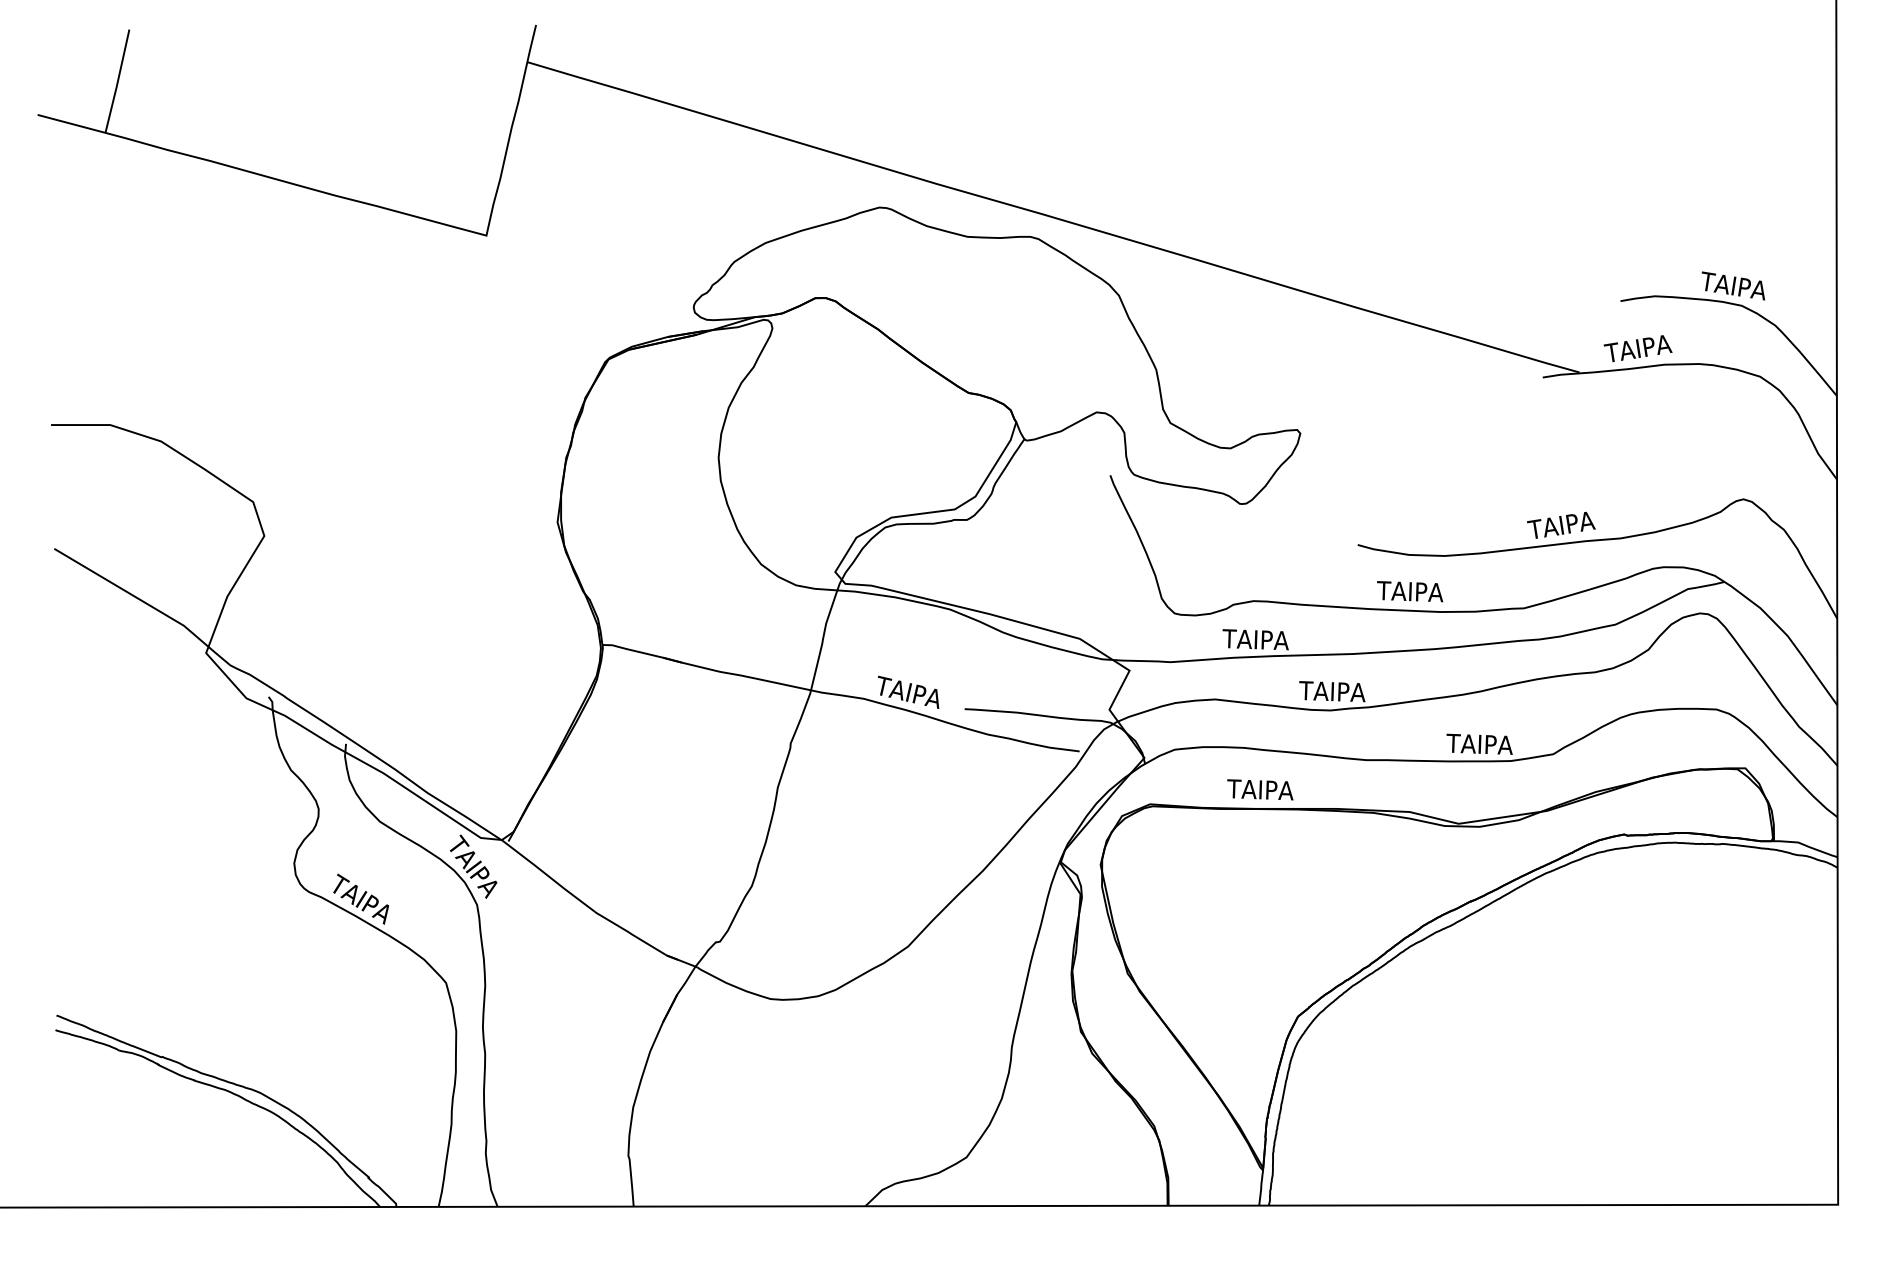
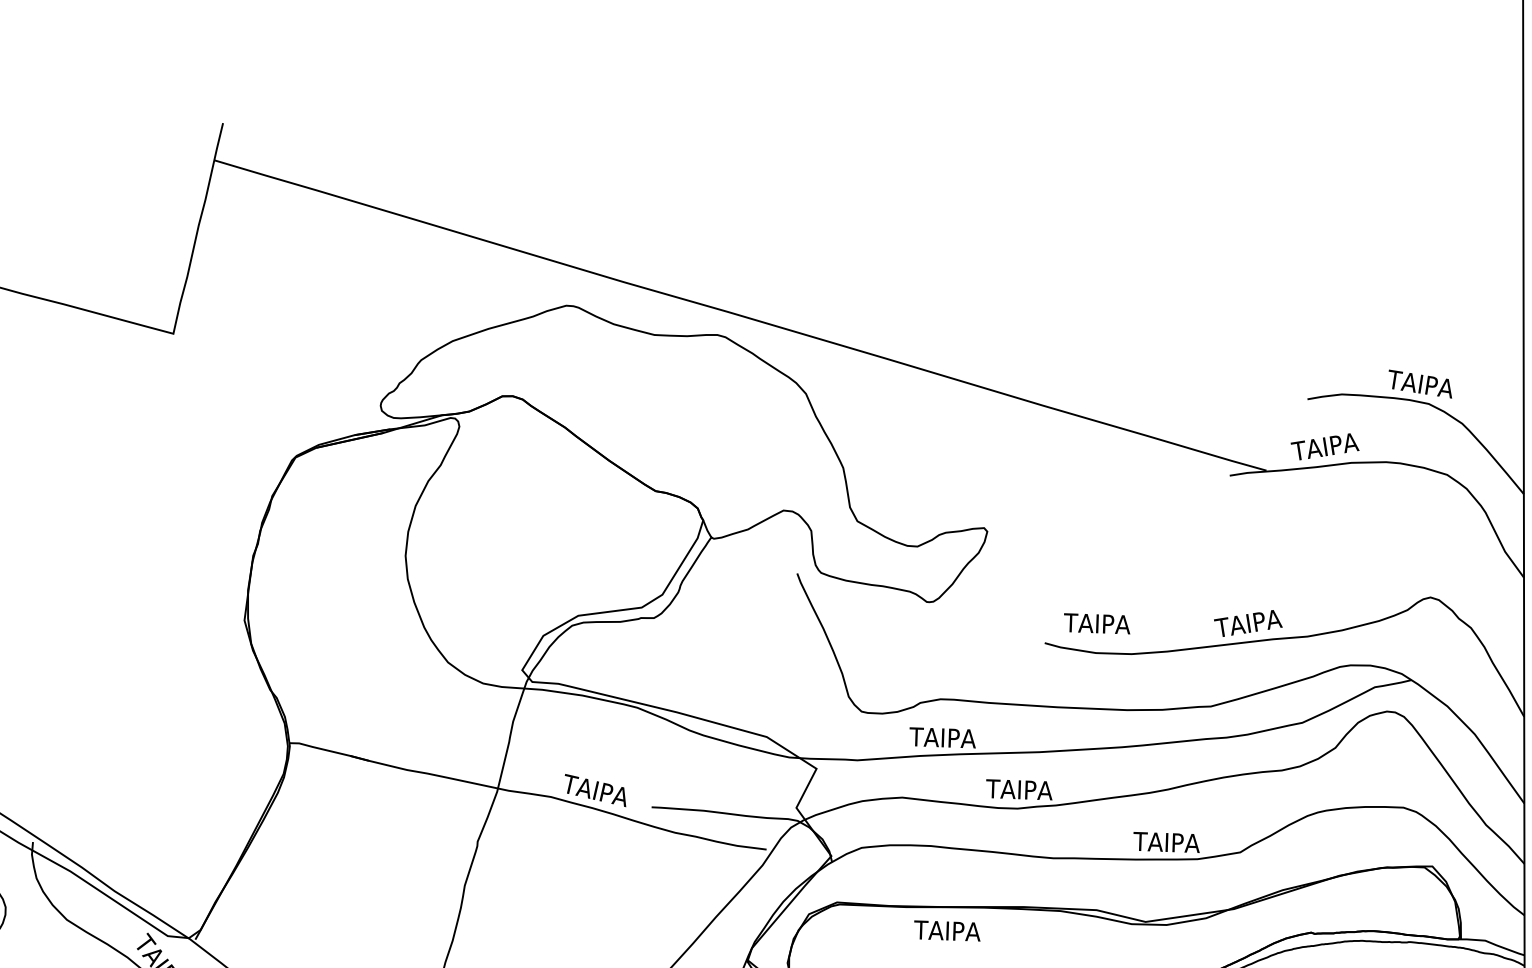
text: (1410, 591) -> (1097, 623), moved
text: (1260, 789) -> (947, 930), moved

